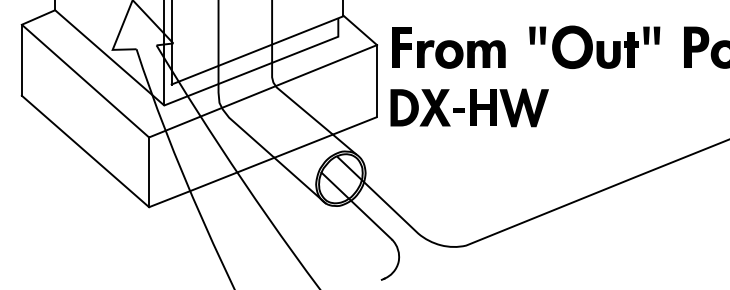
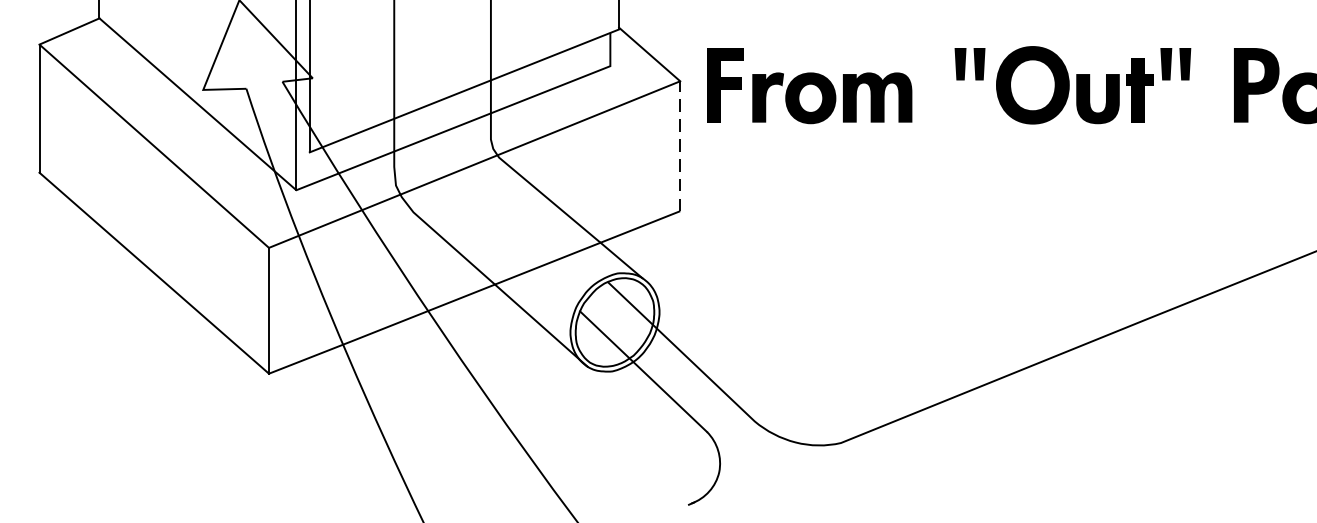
line: (377, 80) -> (681, 145), solid -> dashed
part: (469, 107) -> (847, 193), removed

